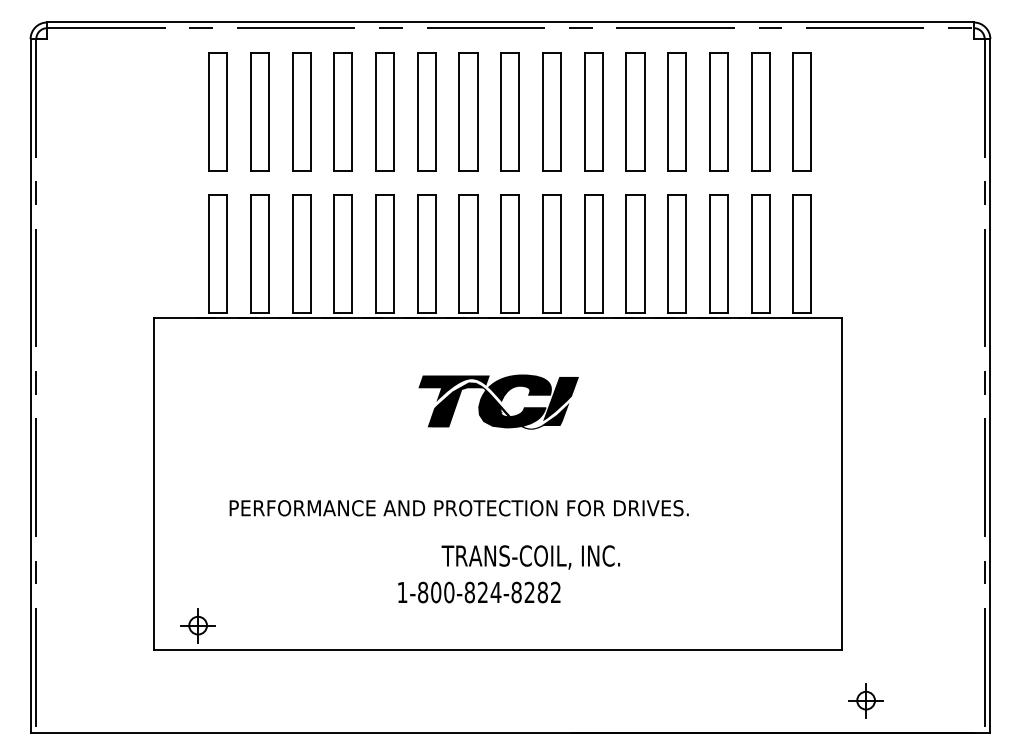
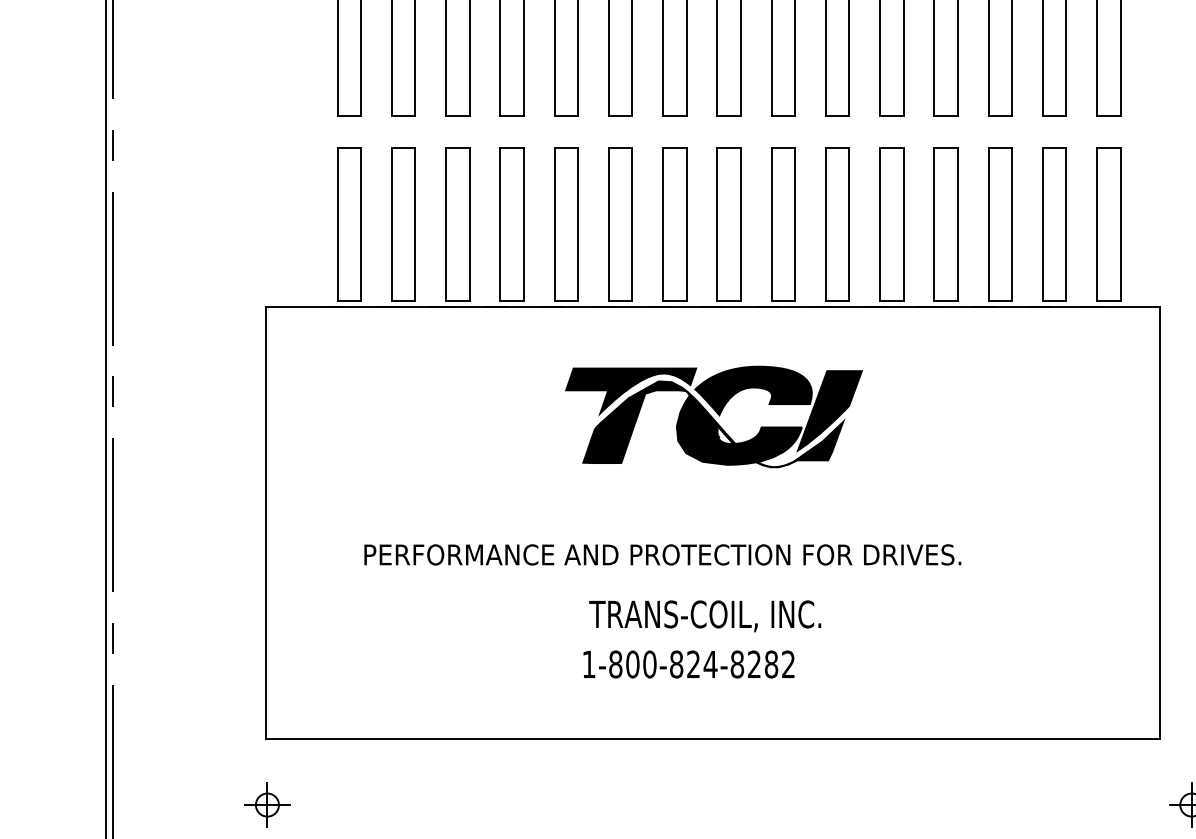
part: (498, 401) -> (713, 416), size x1.43
text: (530, 557) -> (704, 616), moved
part: (197, 625) -> (266, 804), moved

